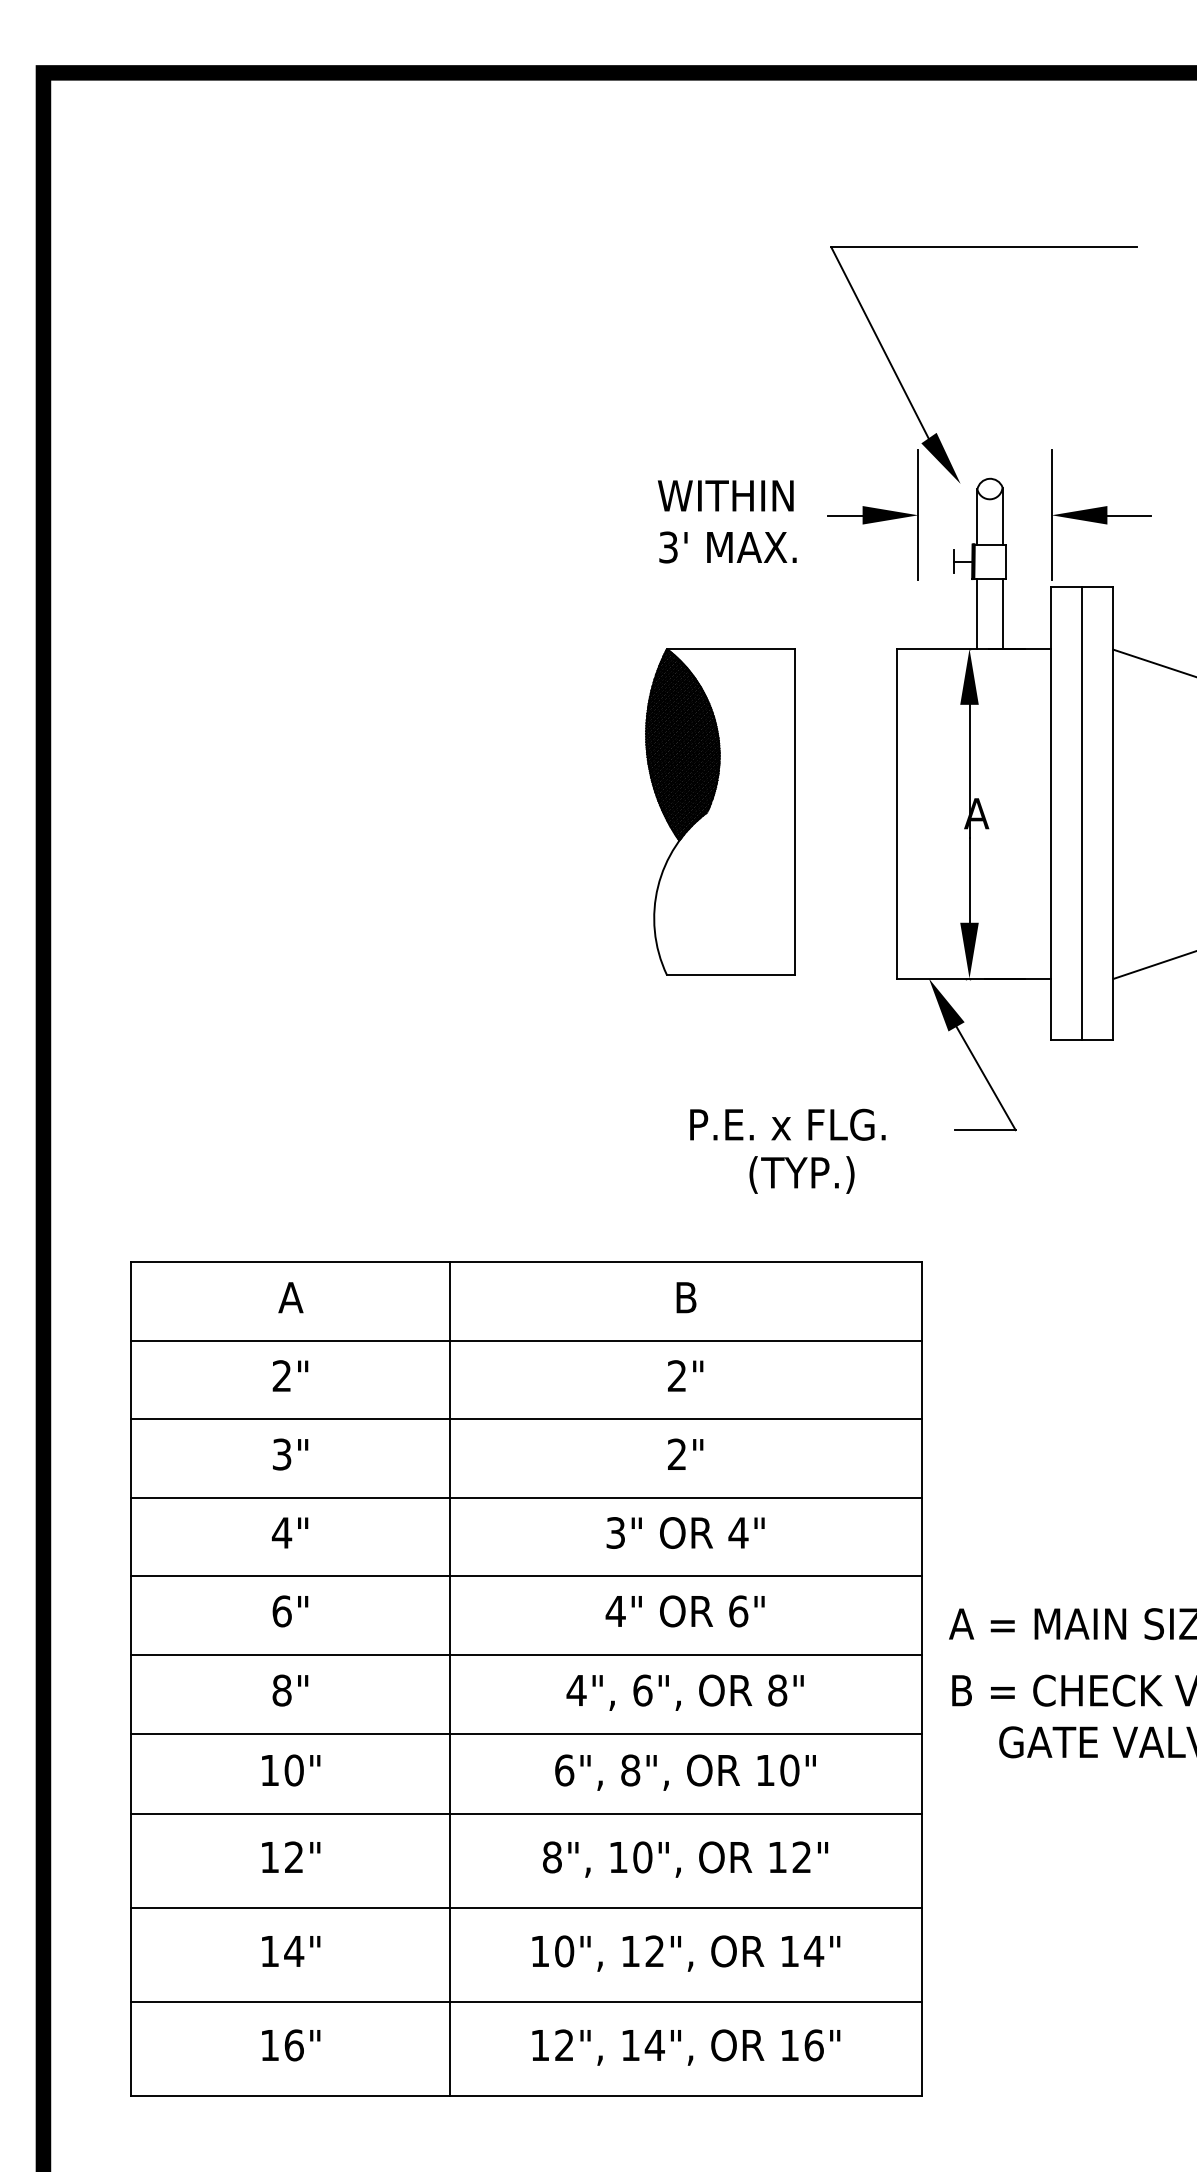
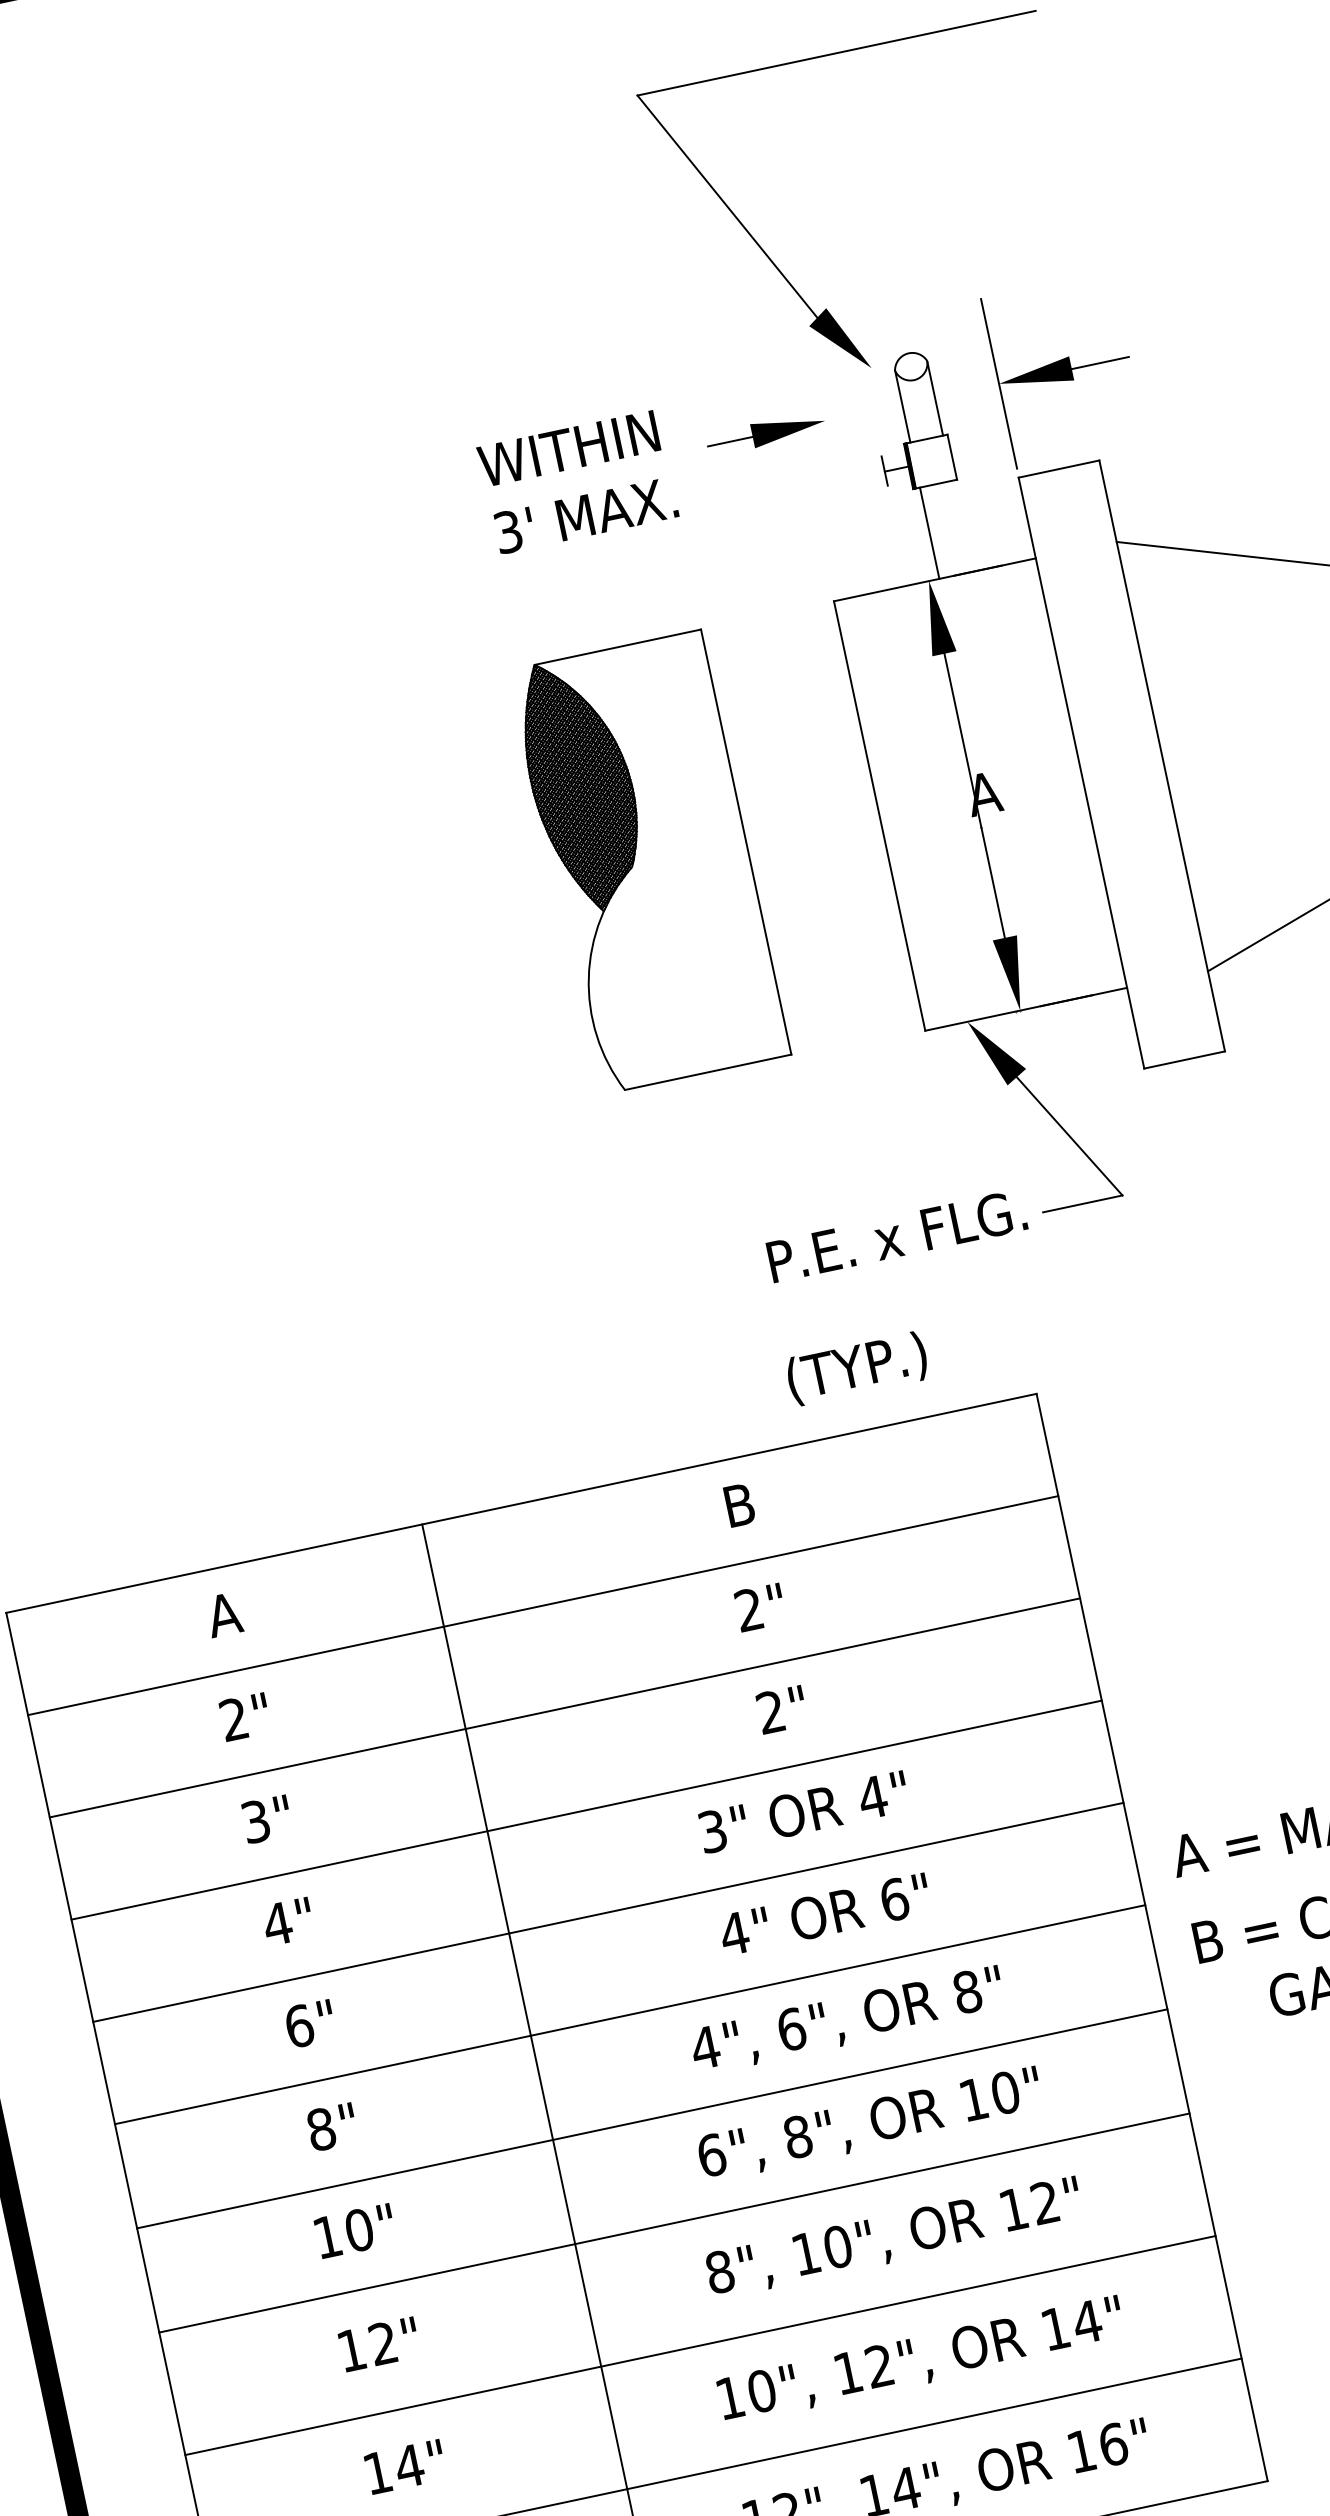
line: (918, 515) -> (825, 421), removed
line: (1002, 614) -> (962, 526), removed
line: (1082, 813) -> (1121, 764), removed
text: (787, 1124) -> (896, 1235), moved
text: (801, 1174) -> (856, 1368), moved

